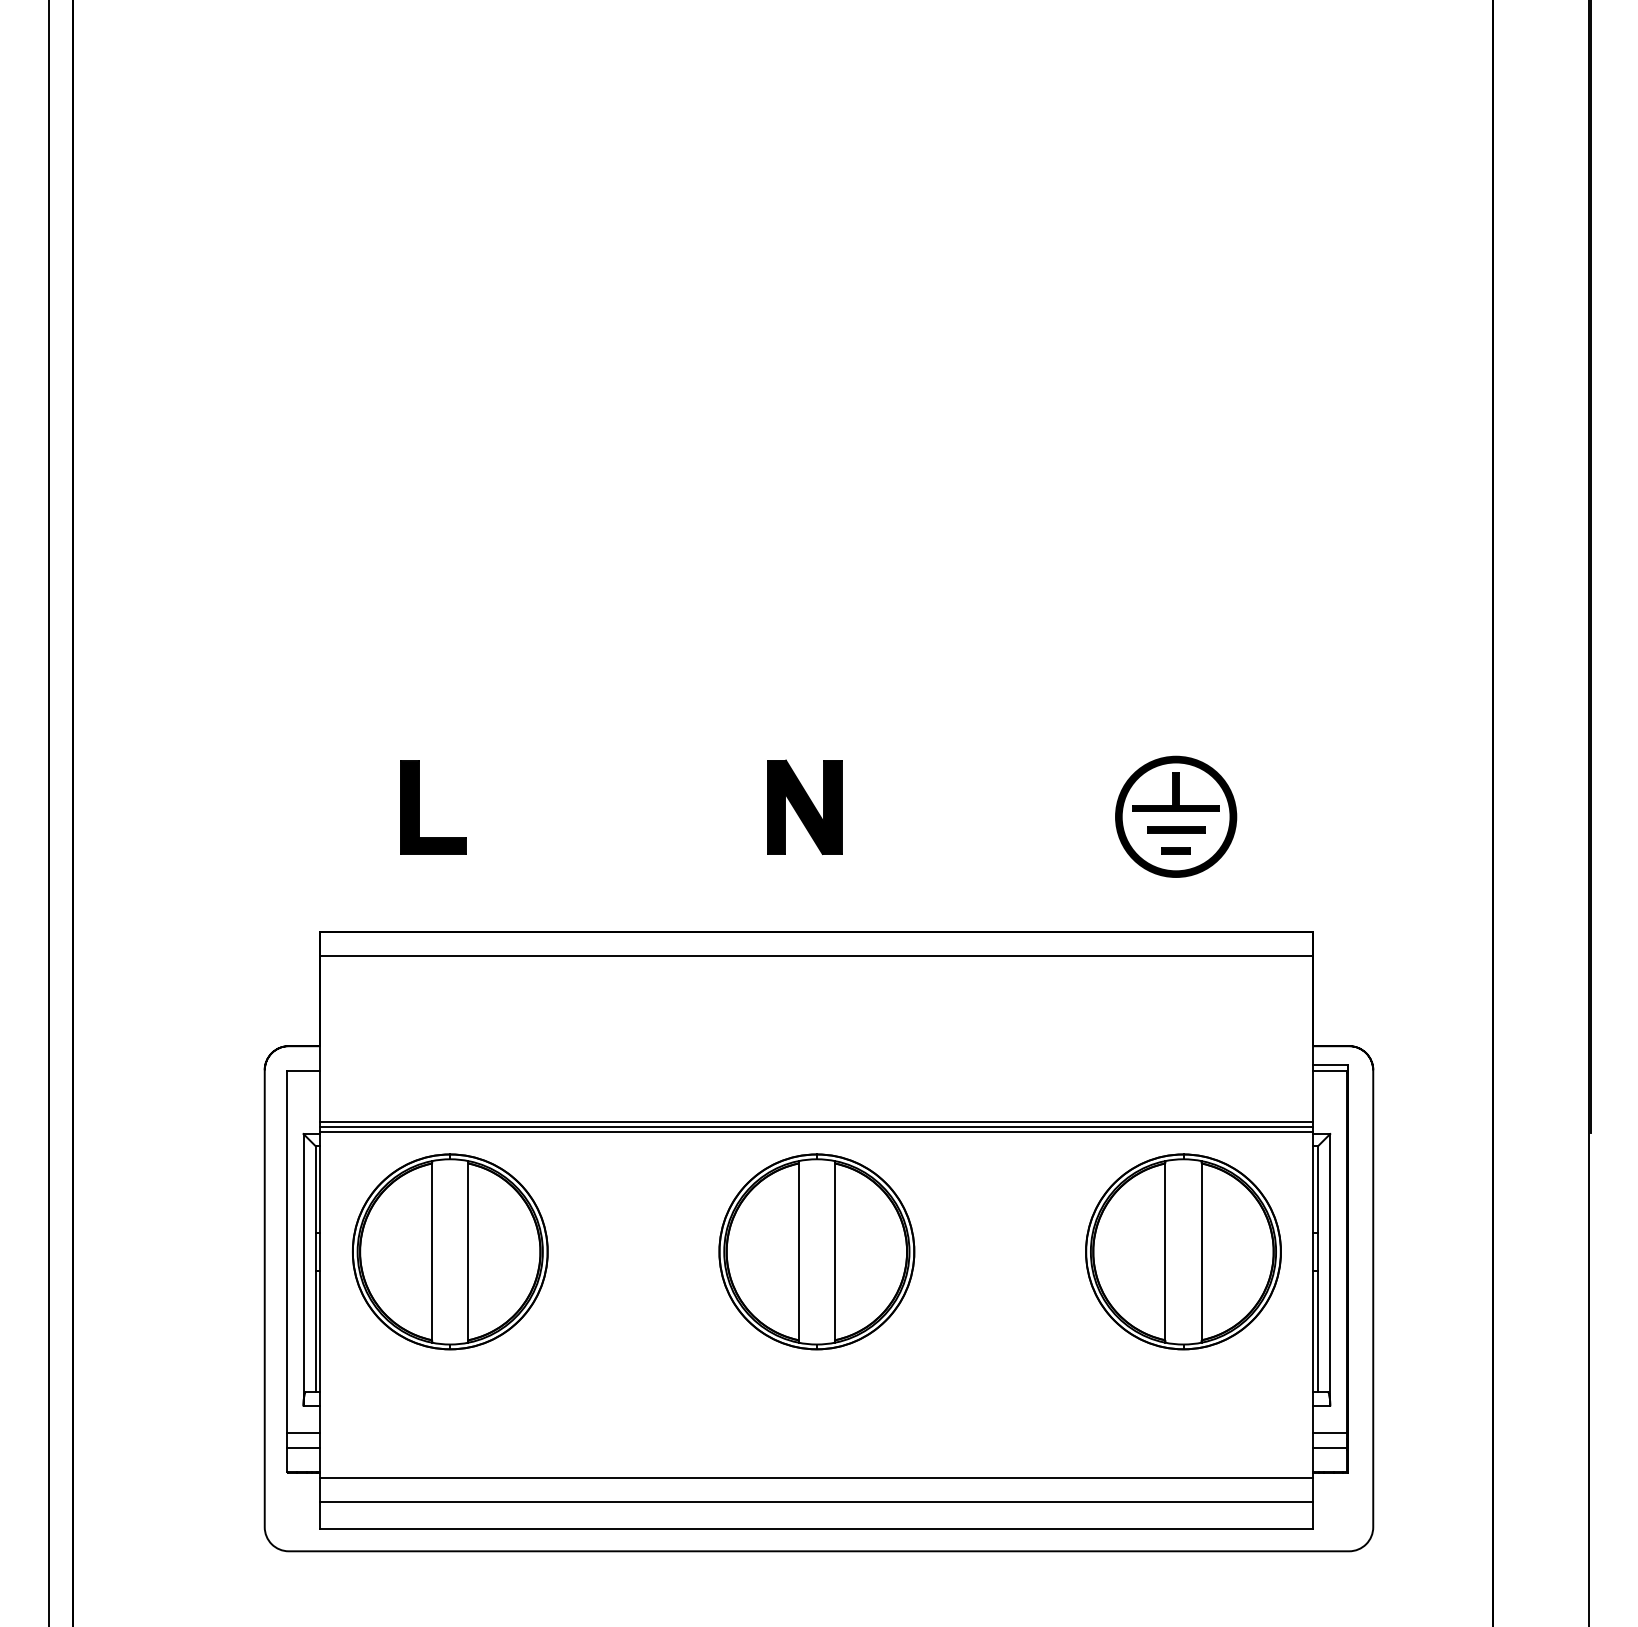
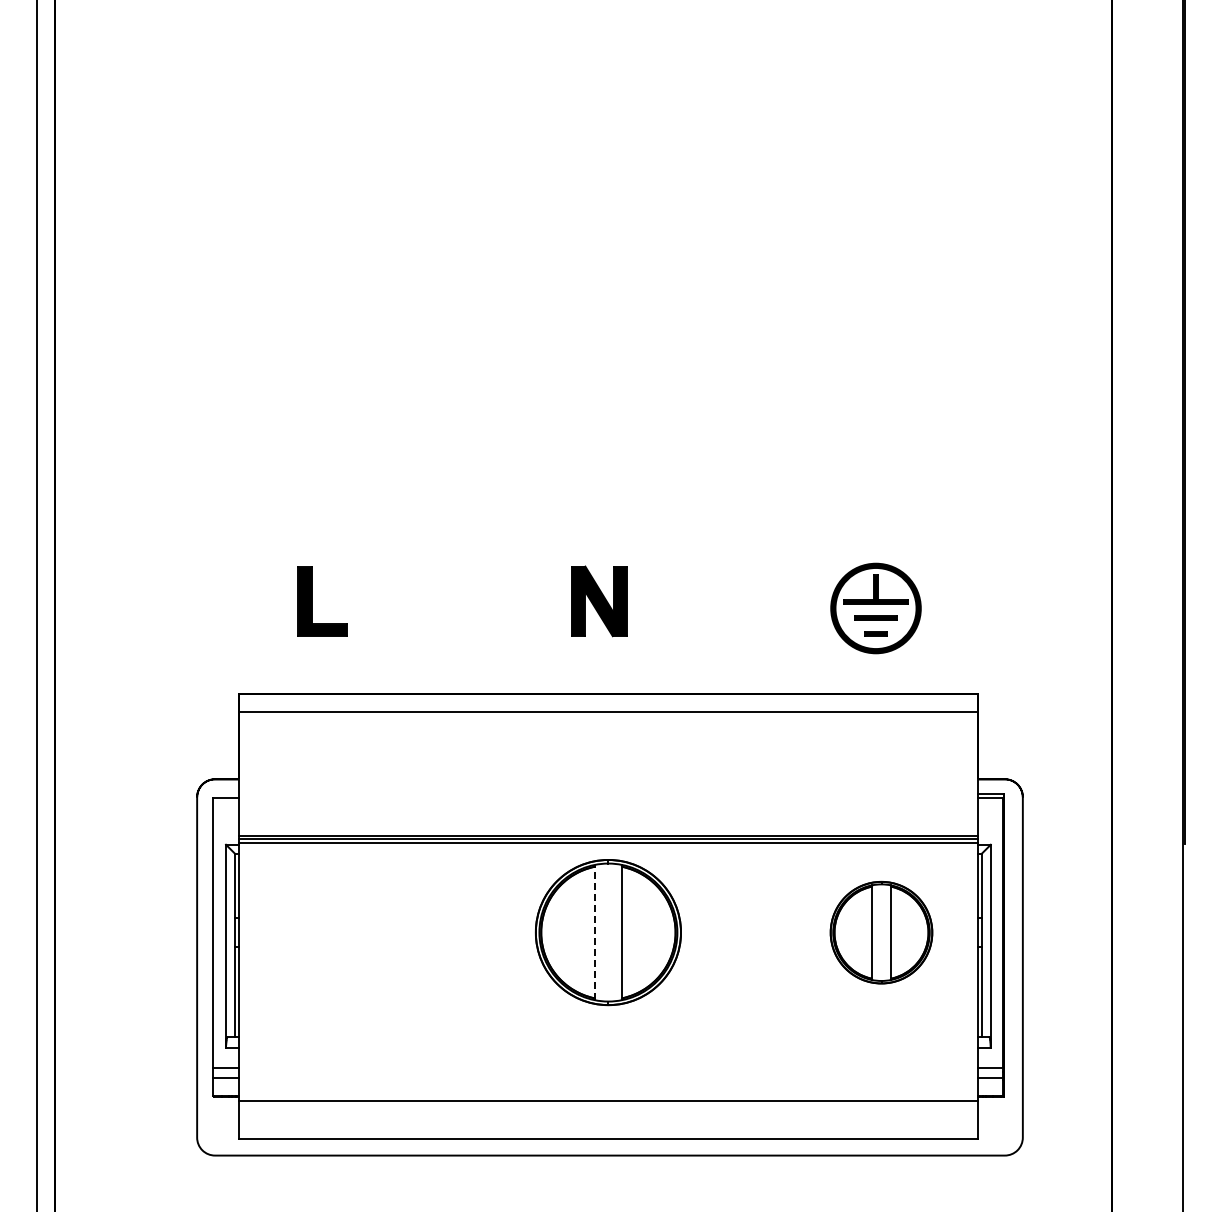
part: (449, 1251) -> (334, 932), removed
line: (798, 1251) -> (594, 932), solid -> dashed
part: (1183, 1251) -> (881, 932), size x0.7
line: (816, 1501) -> (608, 1118), removed

